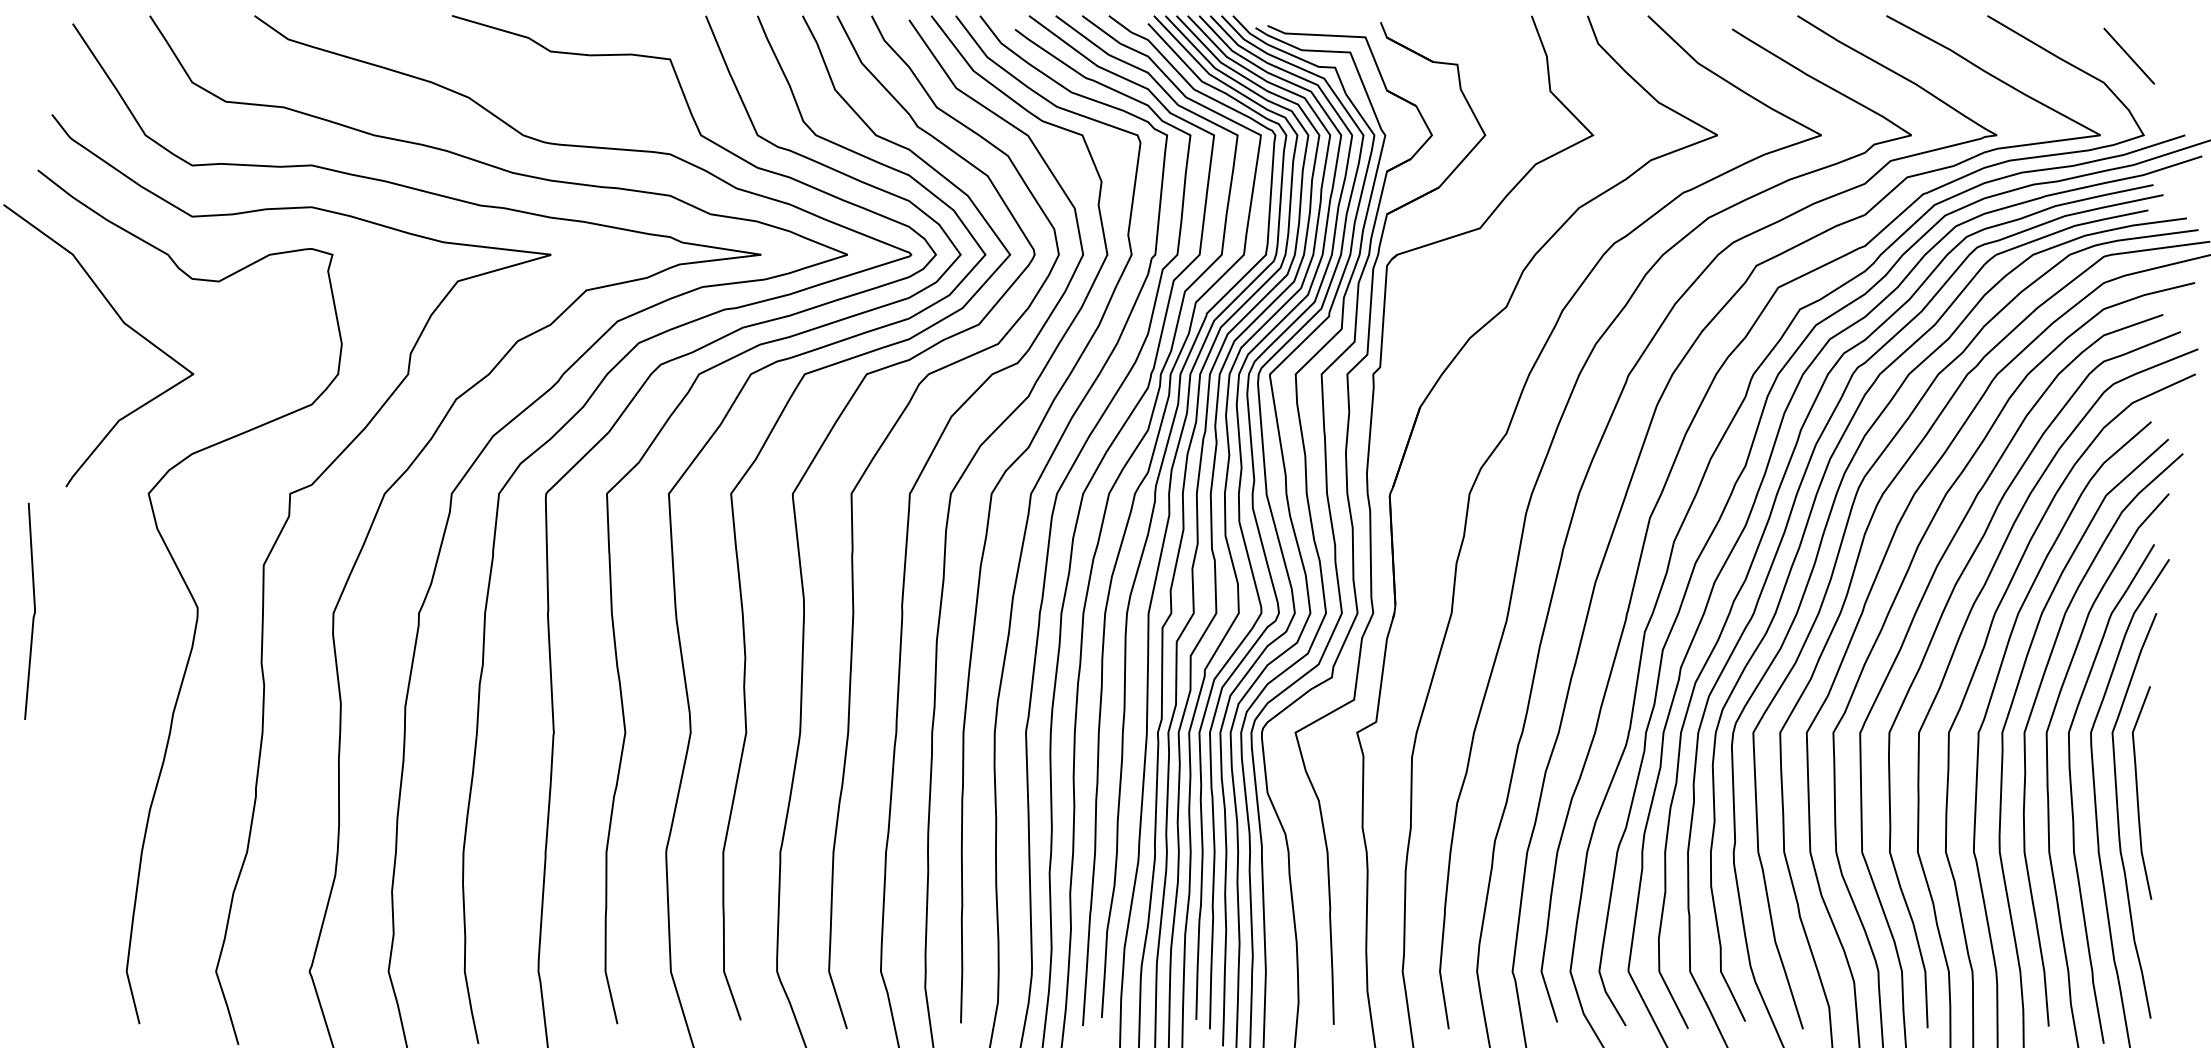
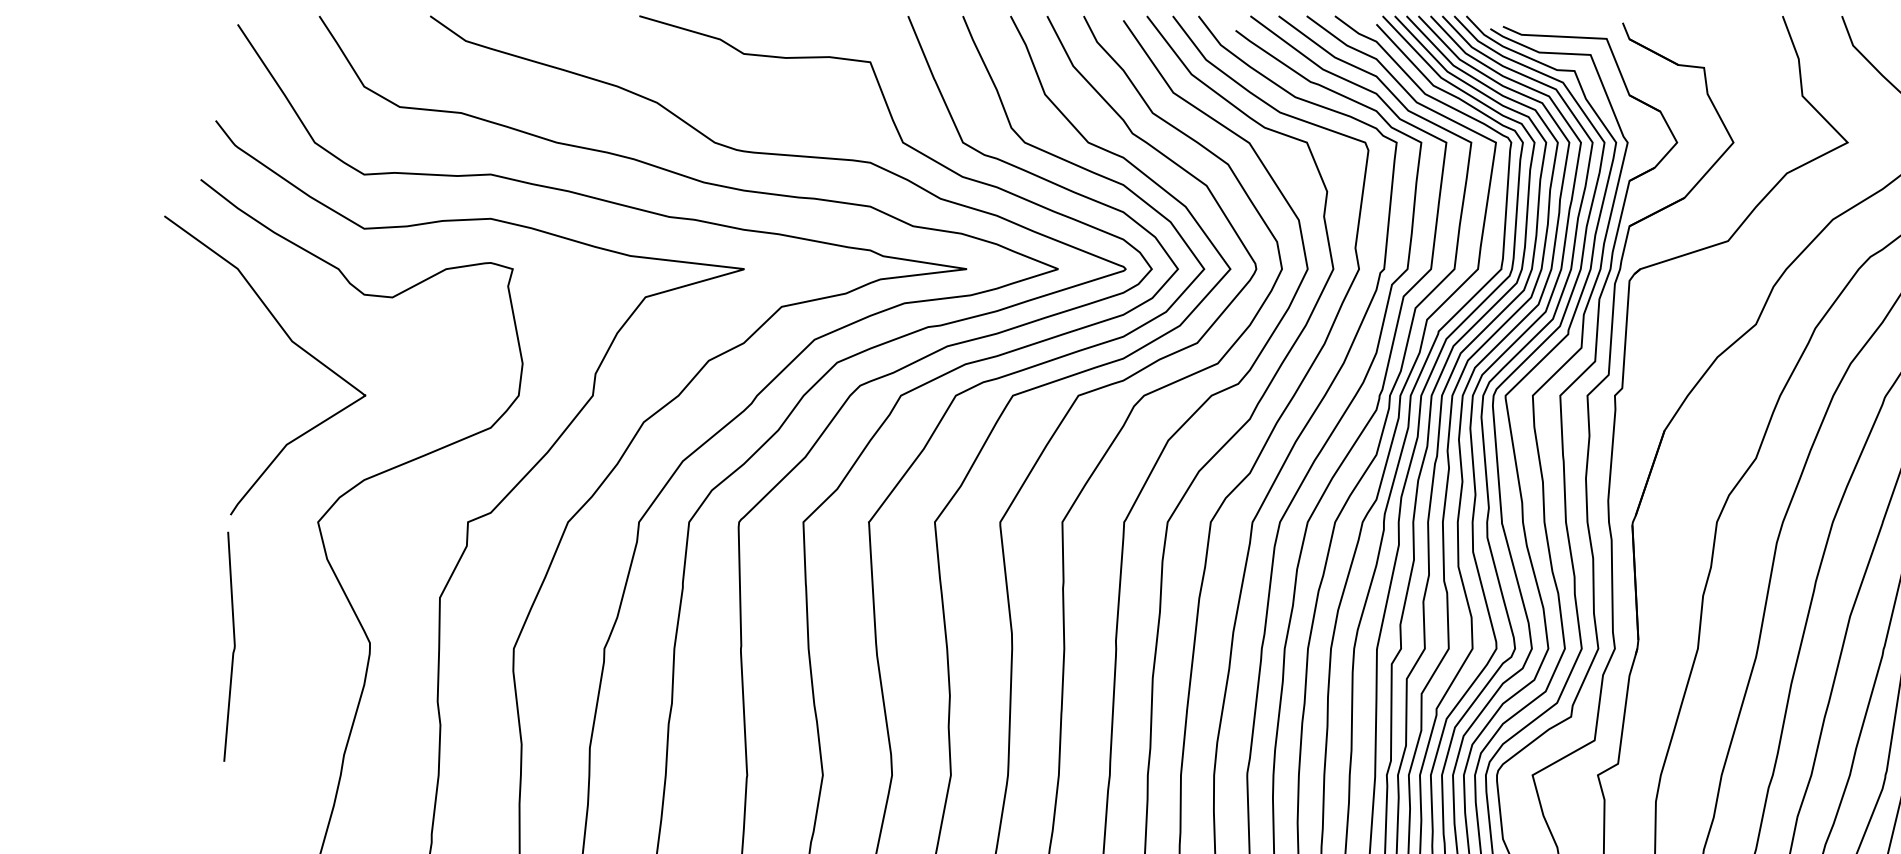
line: (34, 610) -> (234, 645), moved

